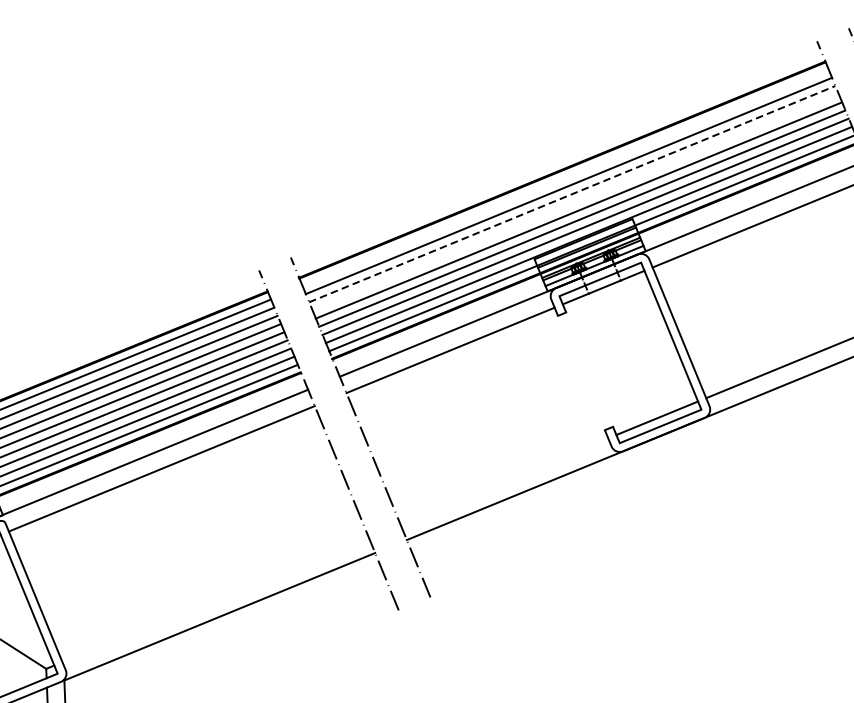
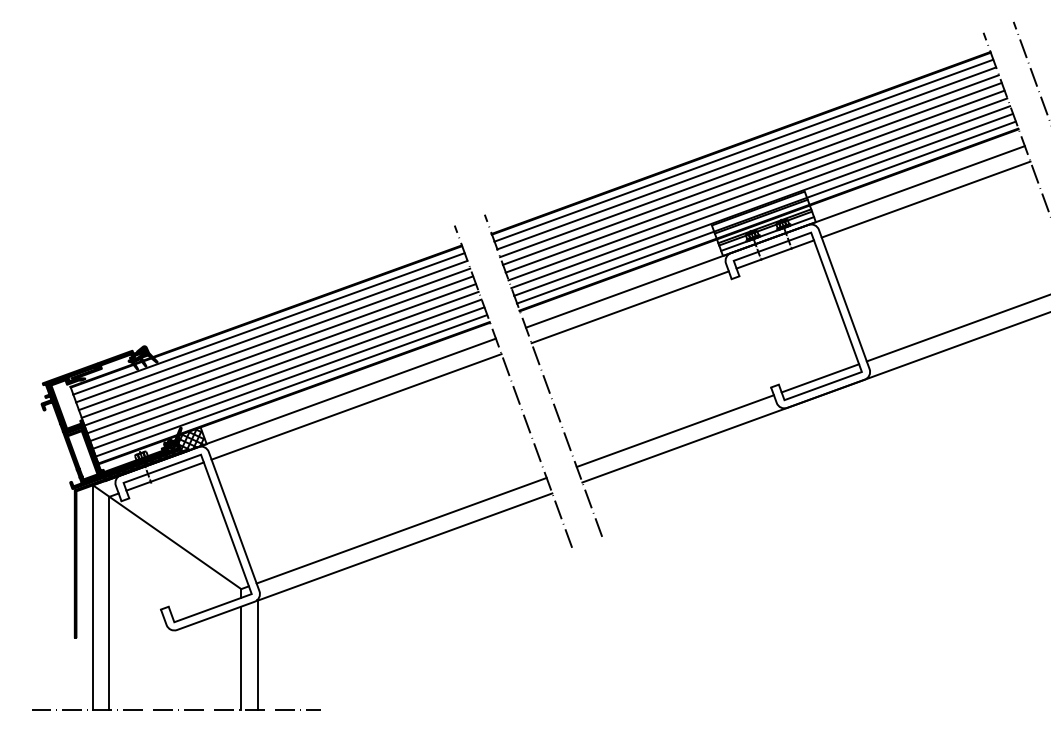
line: (565, 177) -> (743, 150), added
line: (572, 194) -> (749, 166), dashed -> solid
line: (574, 201) -> (751, 173), added
line: (503, 481) -> (674, 431), added
line: (215, 599) -> (401, 530), added

